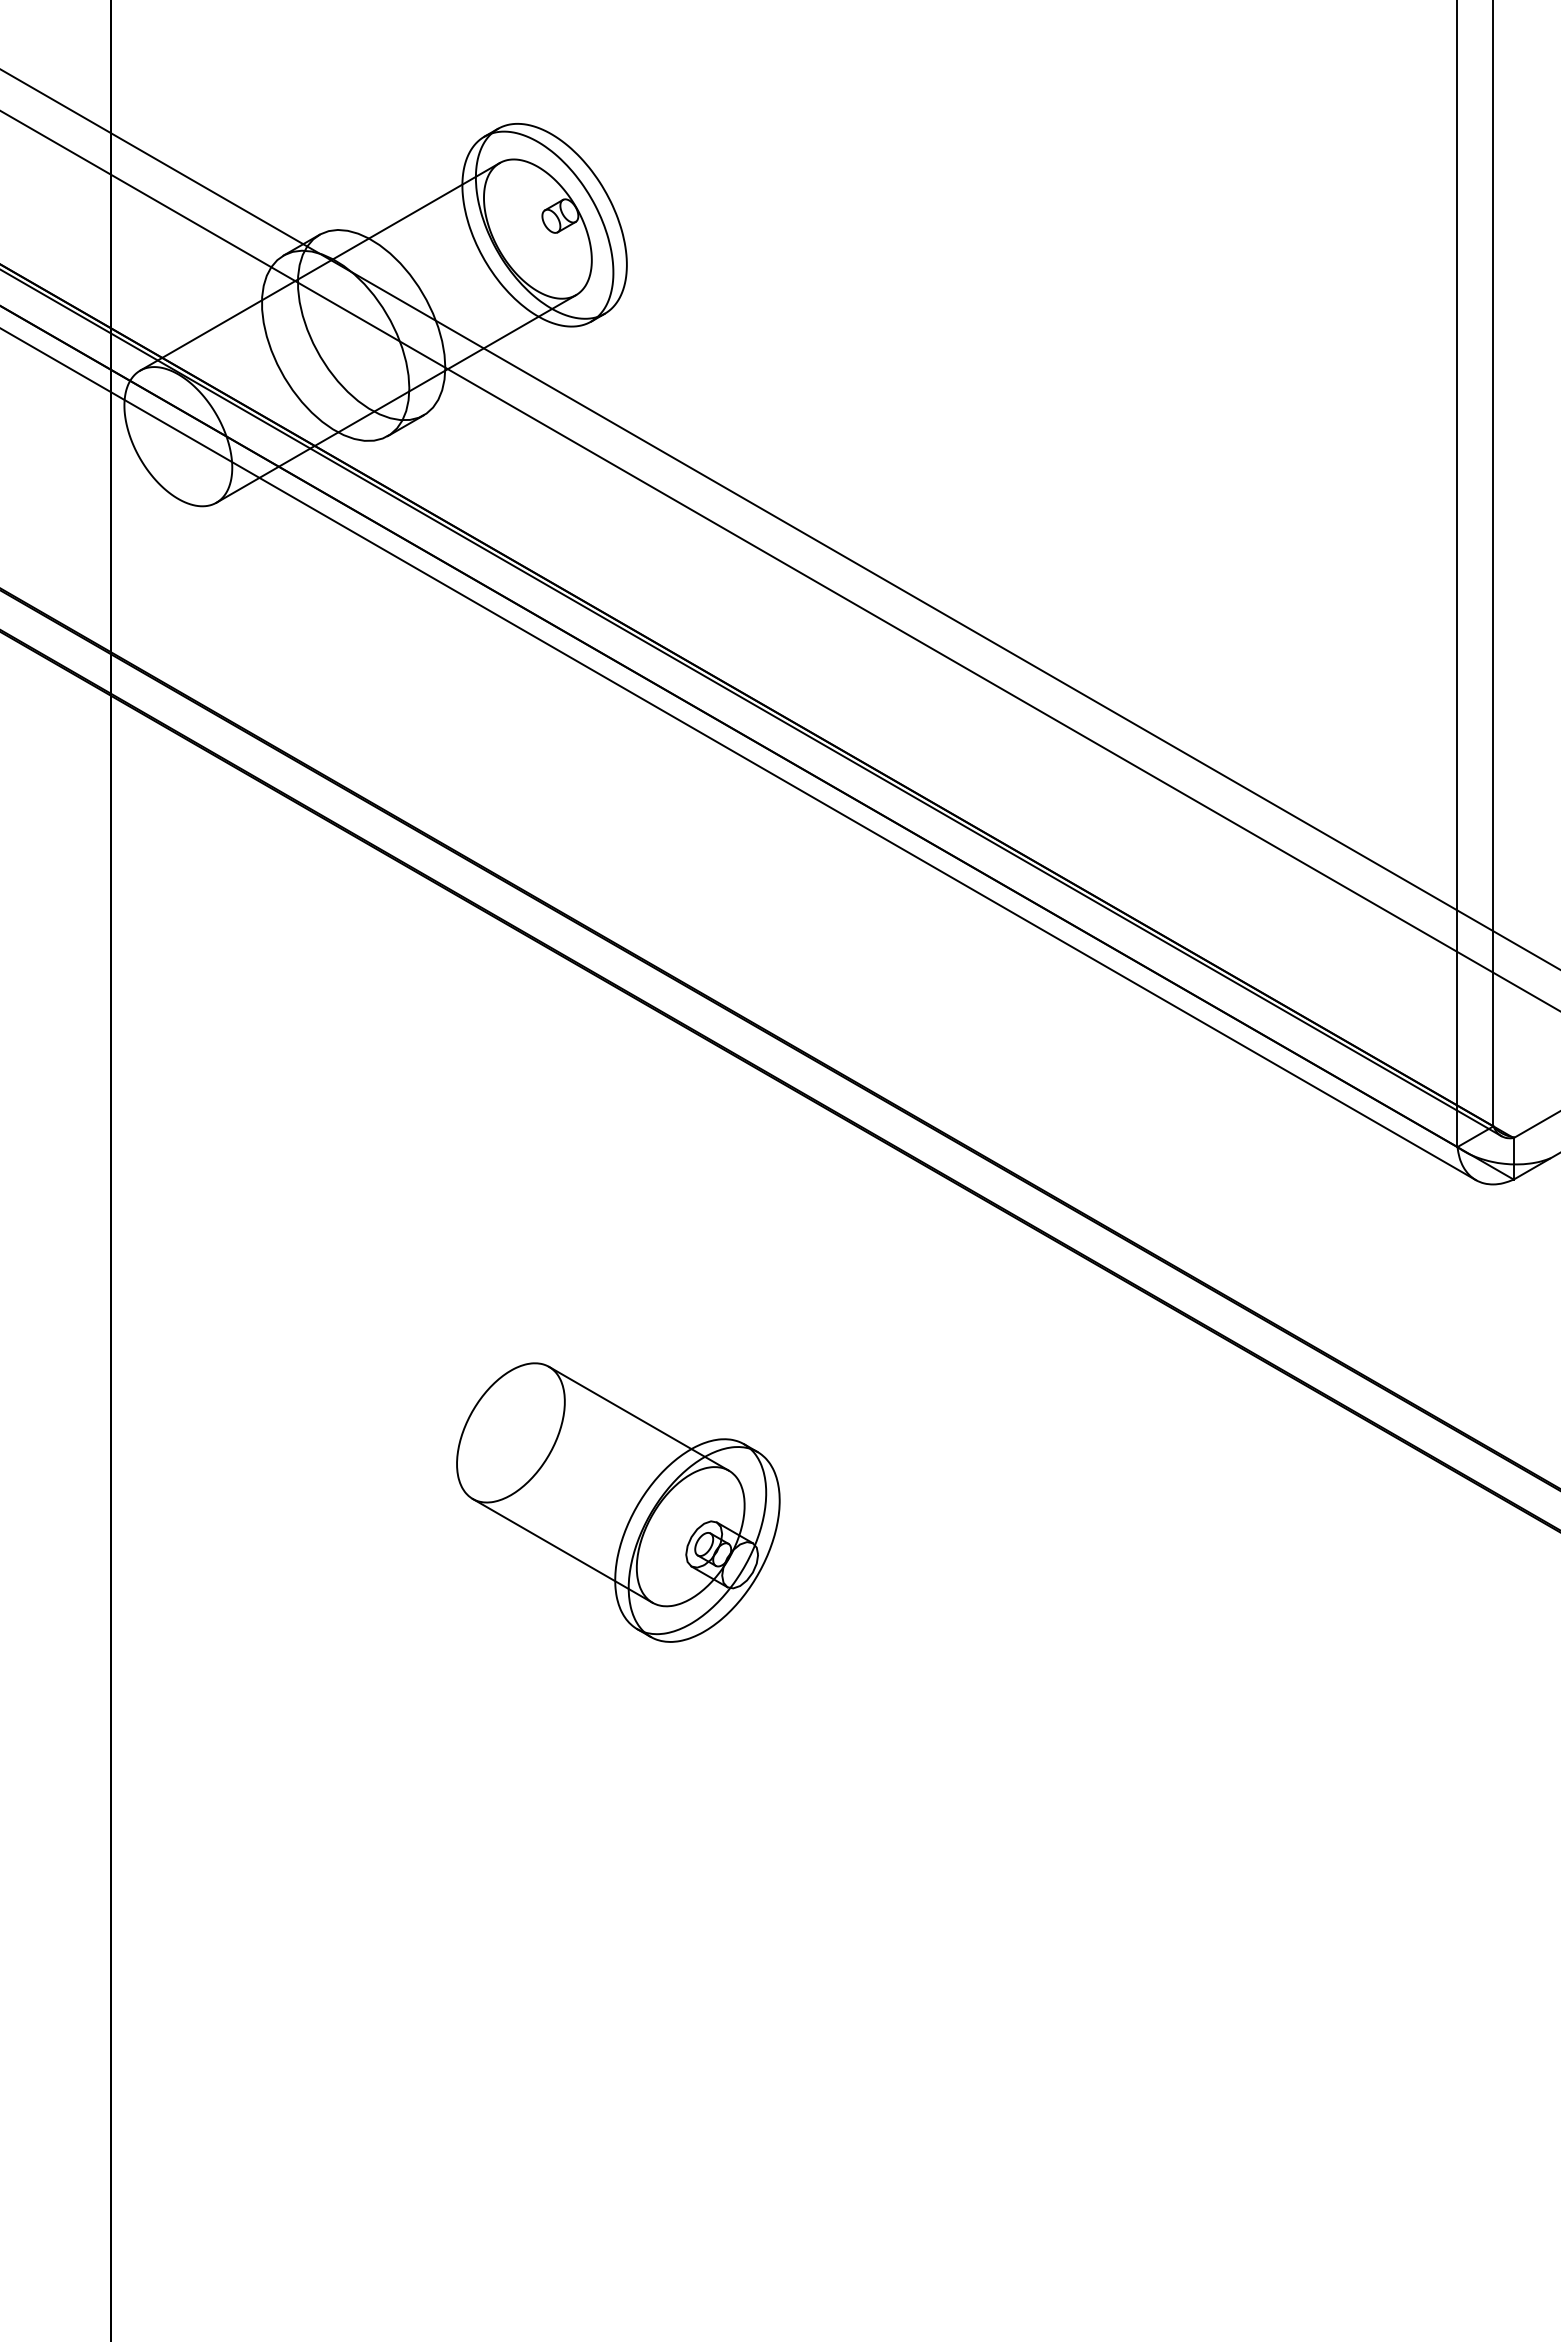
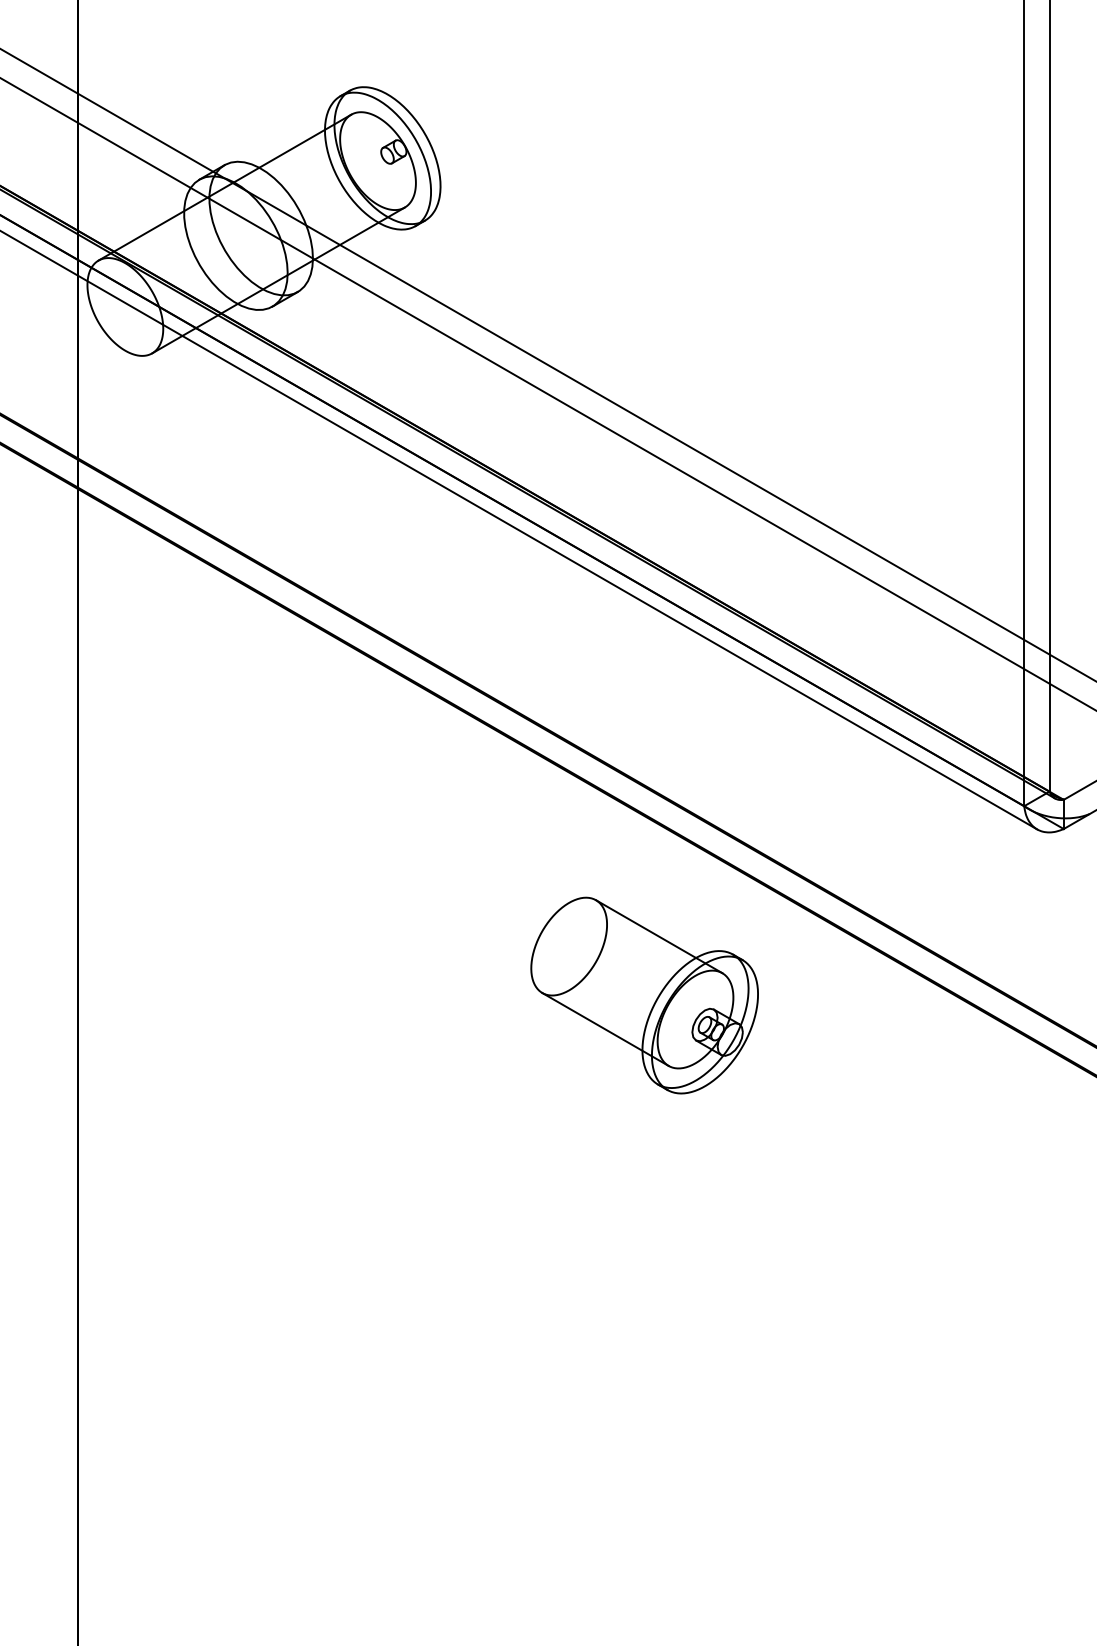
part: (618, 1502) -> (644, 995), moved

